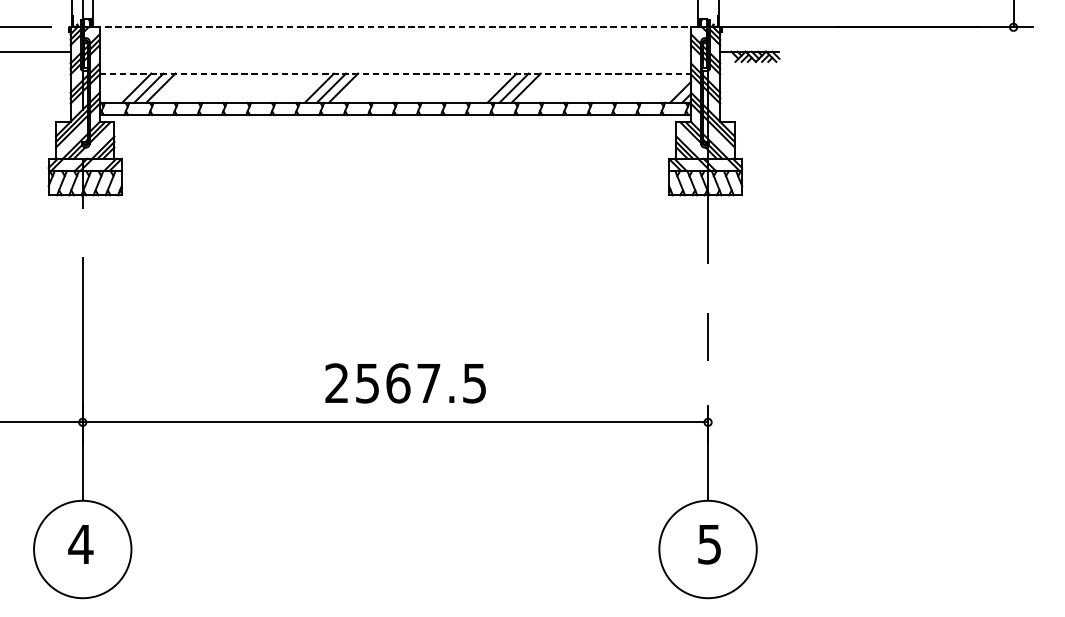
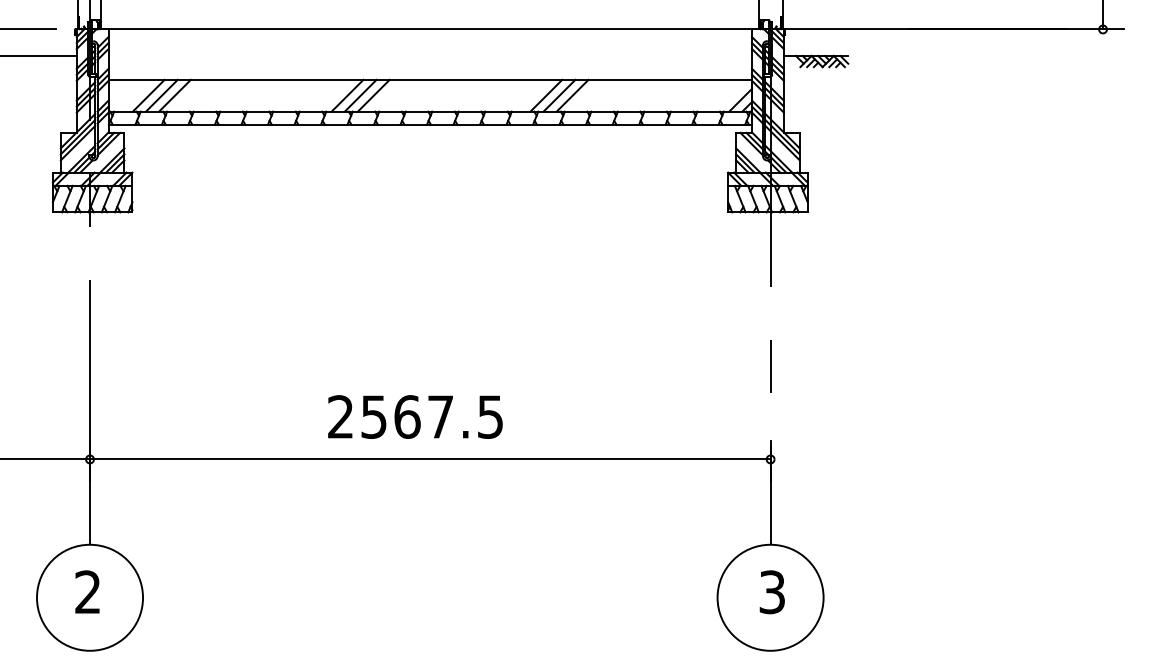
line: (383, 27) -> (417, 29), dashed -> solid
line: (395, 73) -> (430, 79), dashed -> solid
text: (405, 382) -> (415, 416), moved
text: (80, 543) -> (87, 591), 4 -> 2
text: (709, 543) -> (772, 591), 5 -> 3

